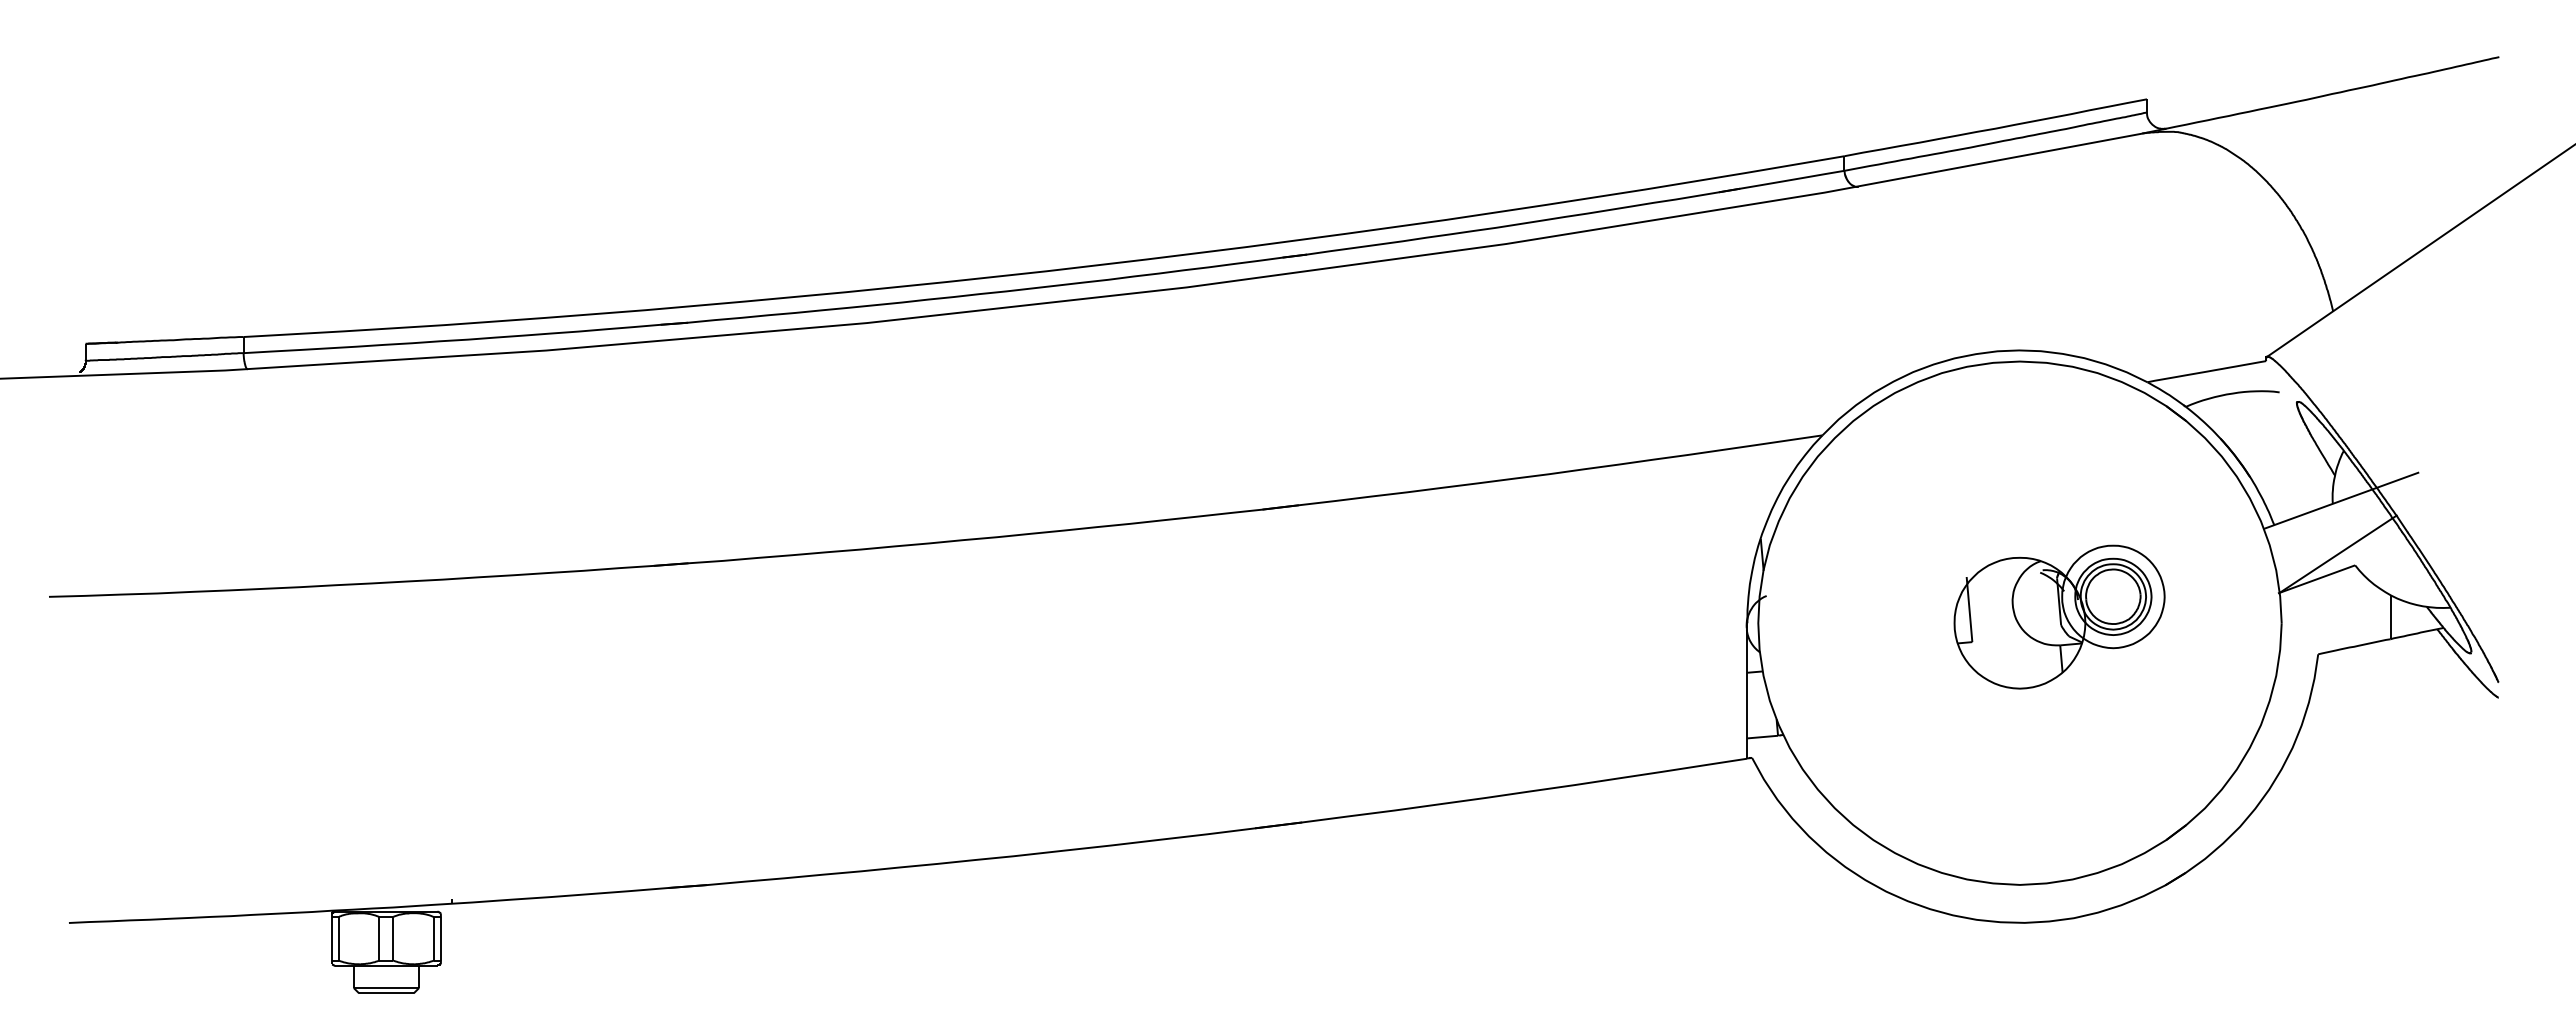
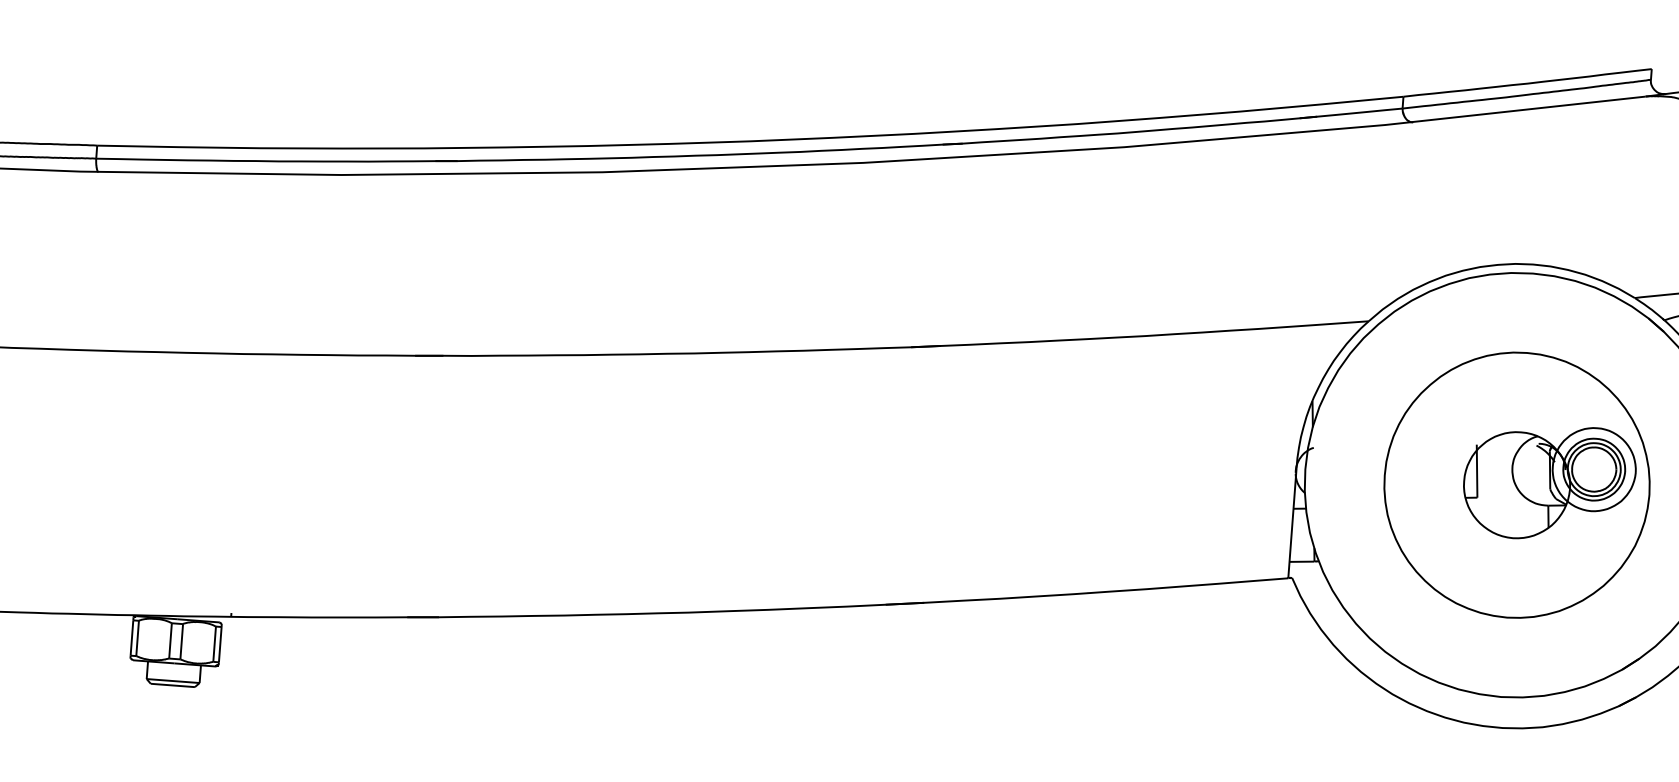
part: (2019, 622) -> (1516, 484), added

